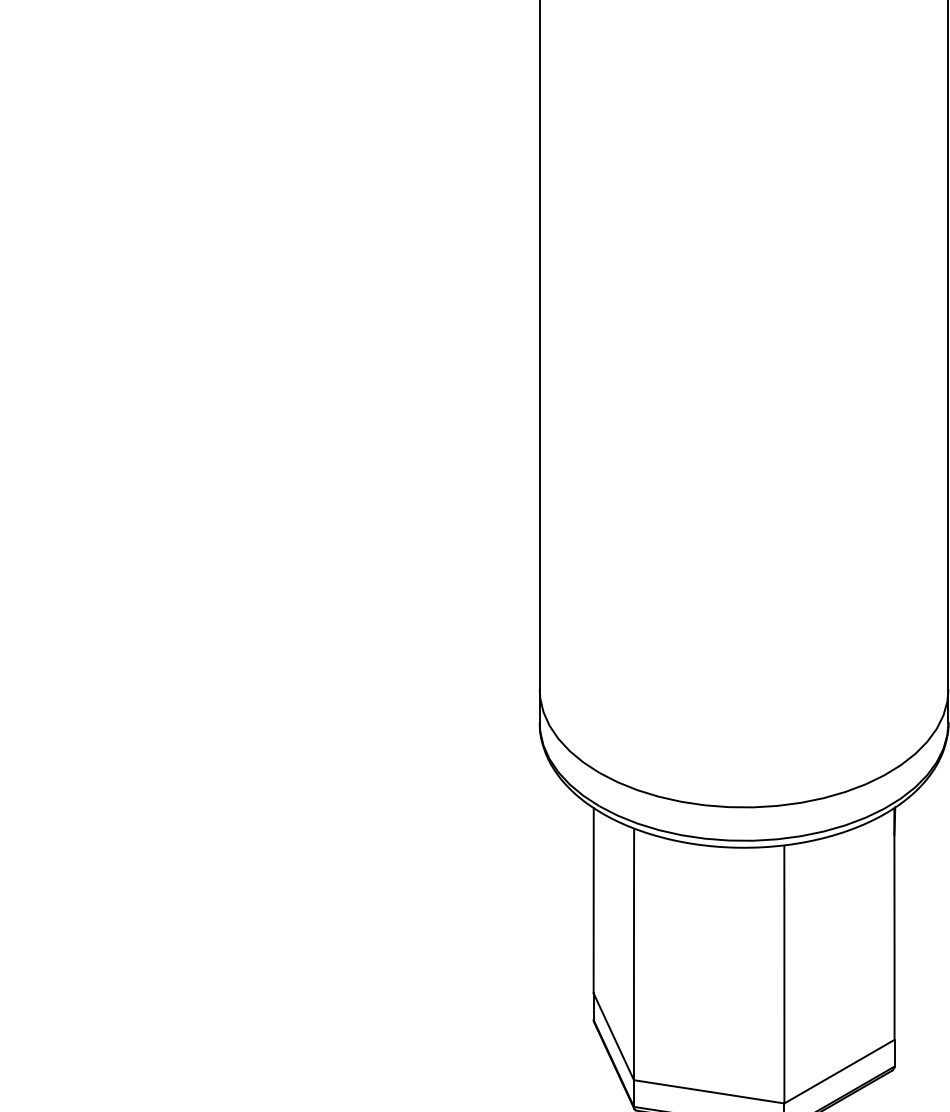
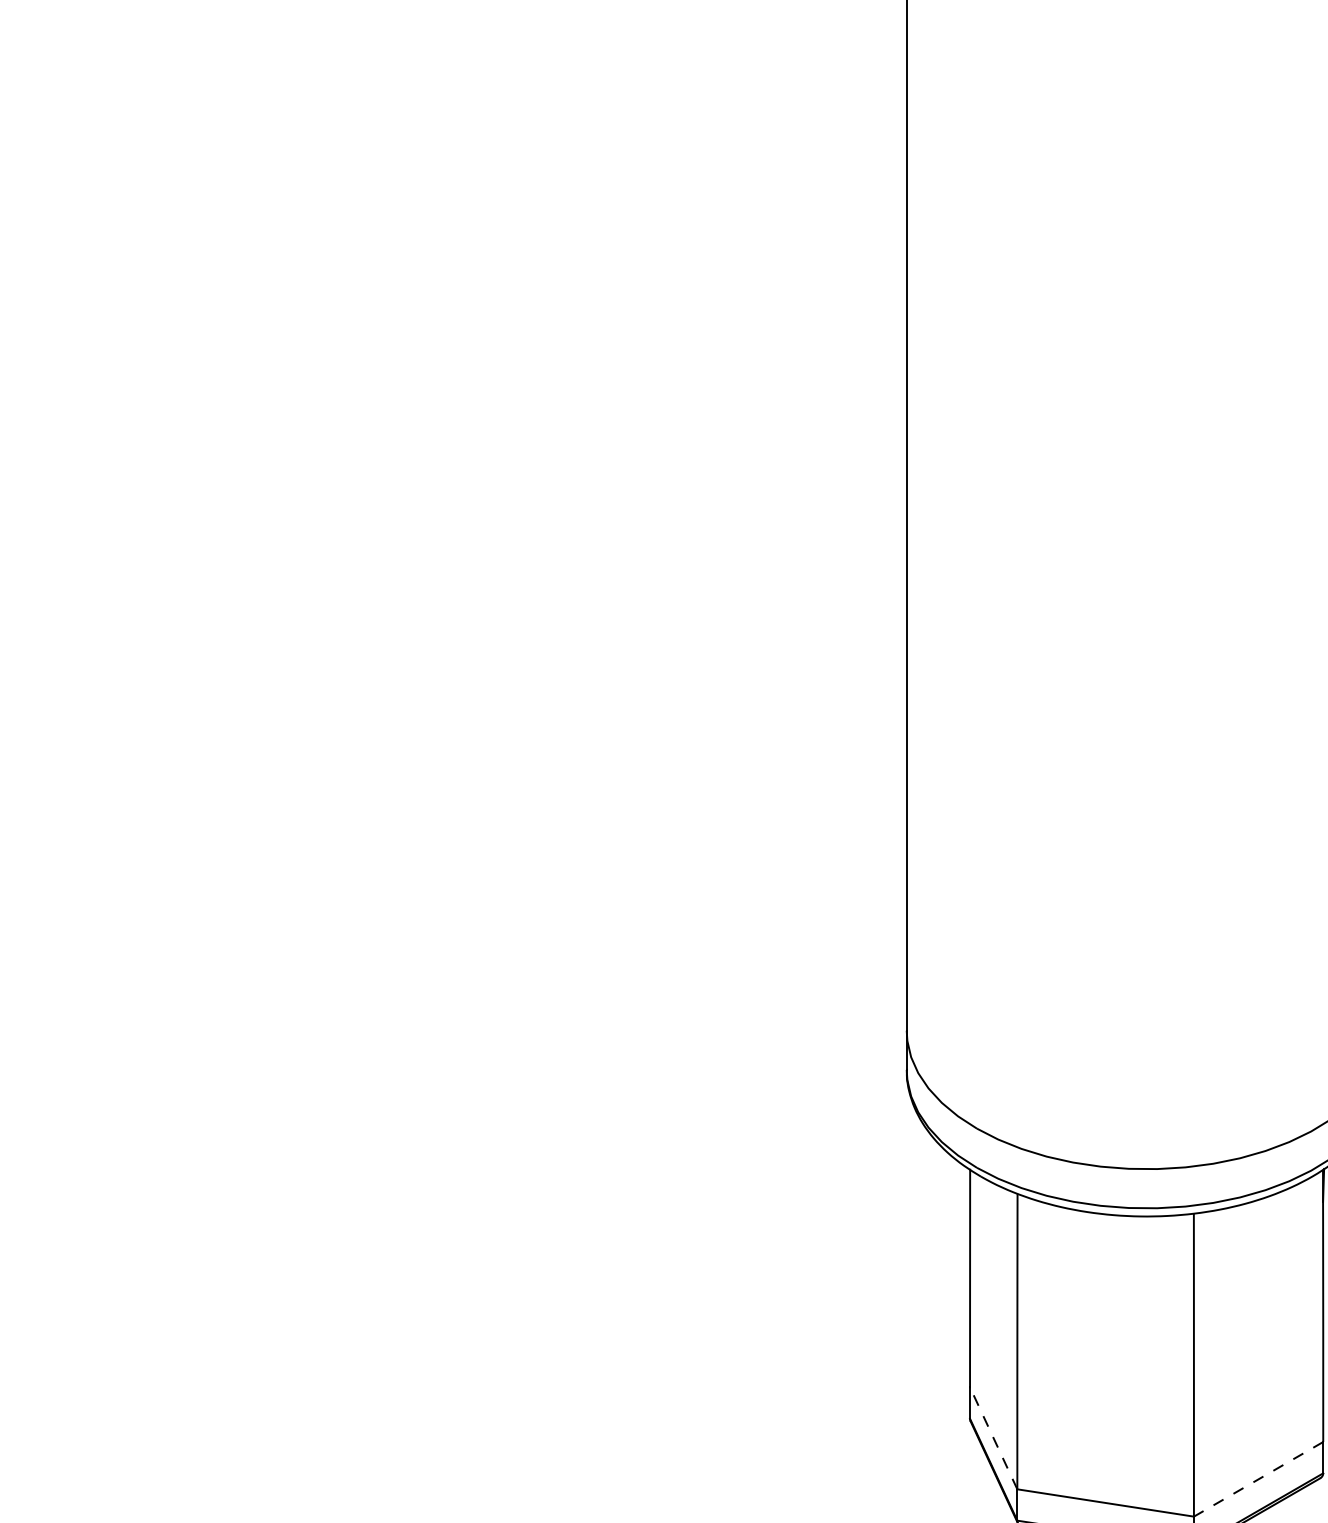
line: (613, 1036) -> (993, 1437), solid -> dashed
line: (839, 1071) -> (1258, 1479), solid -> dashed

